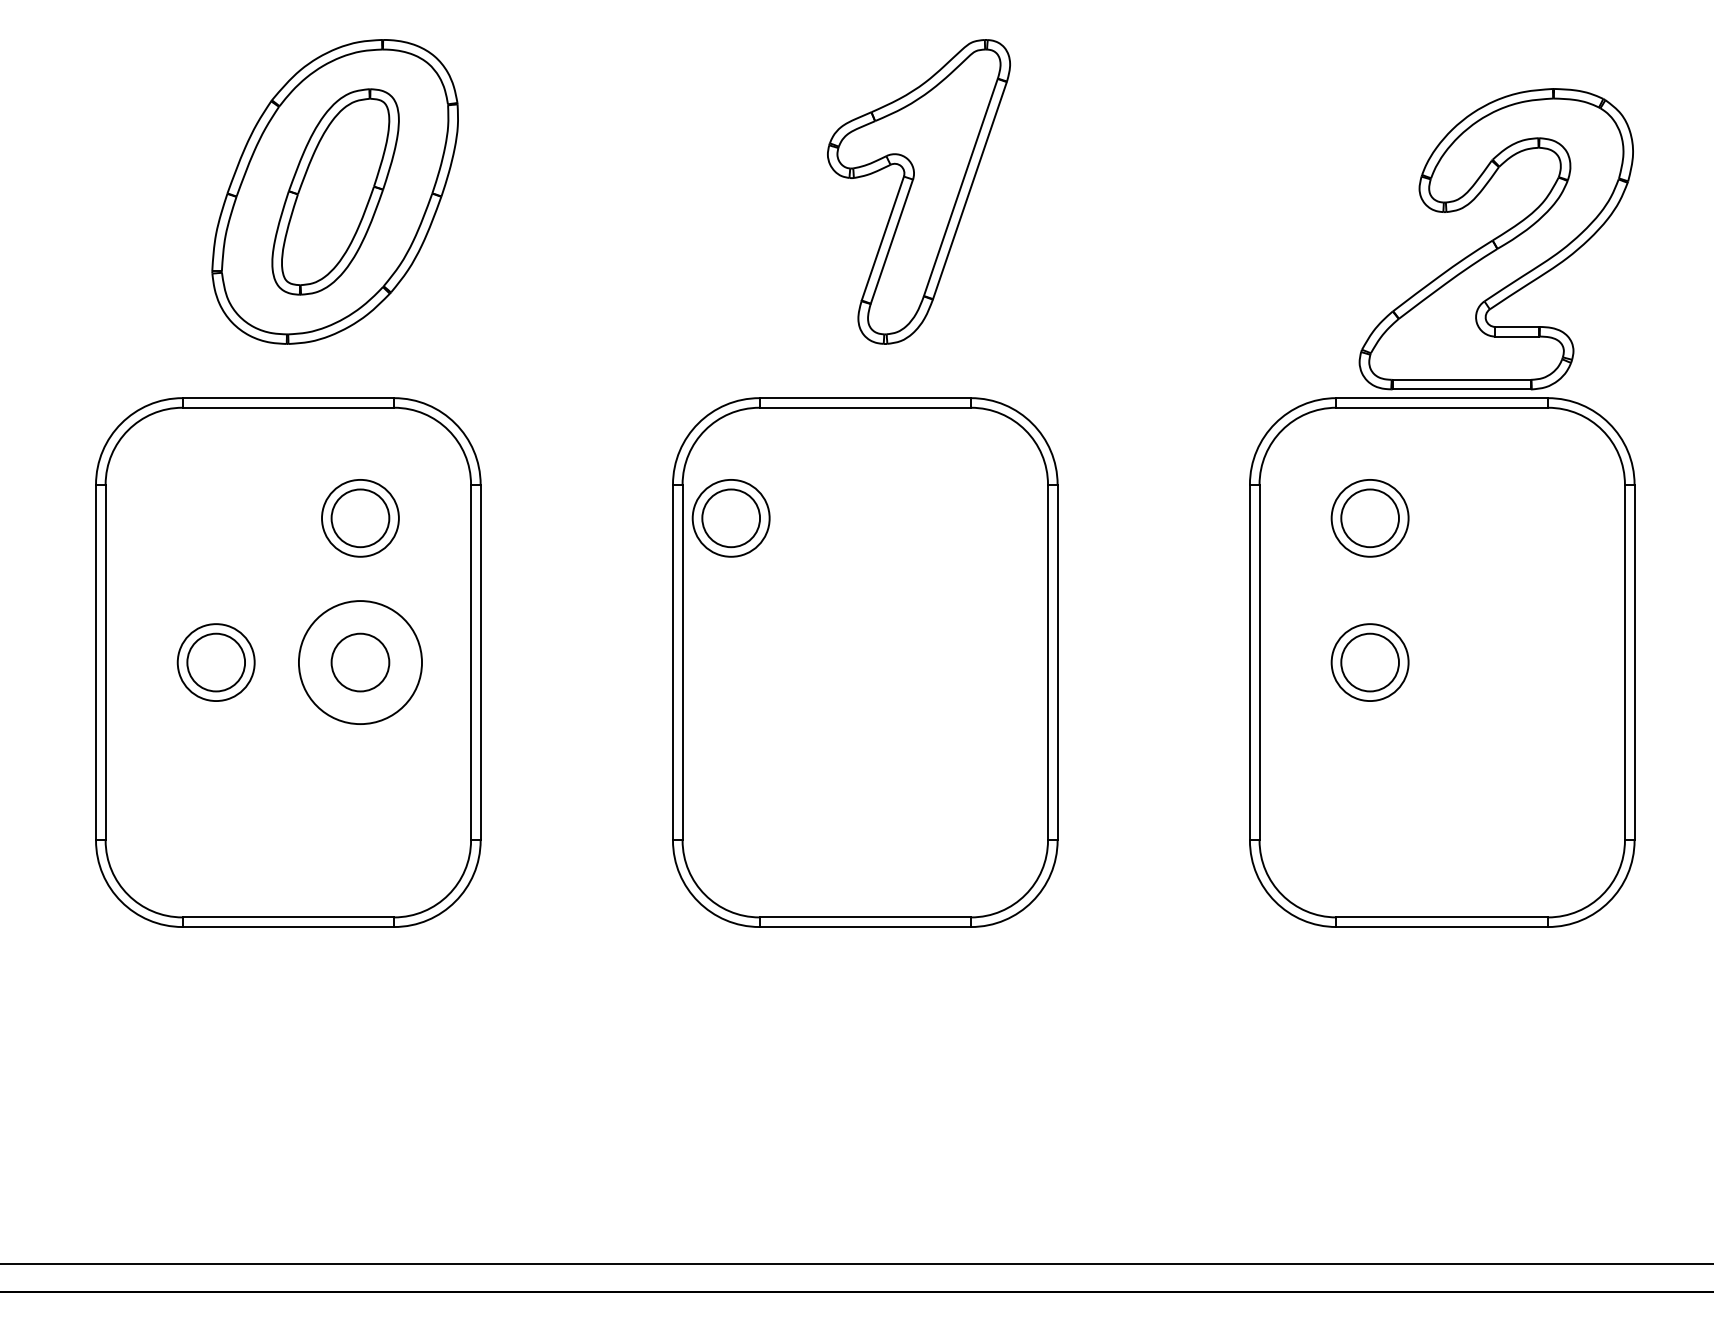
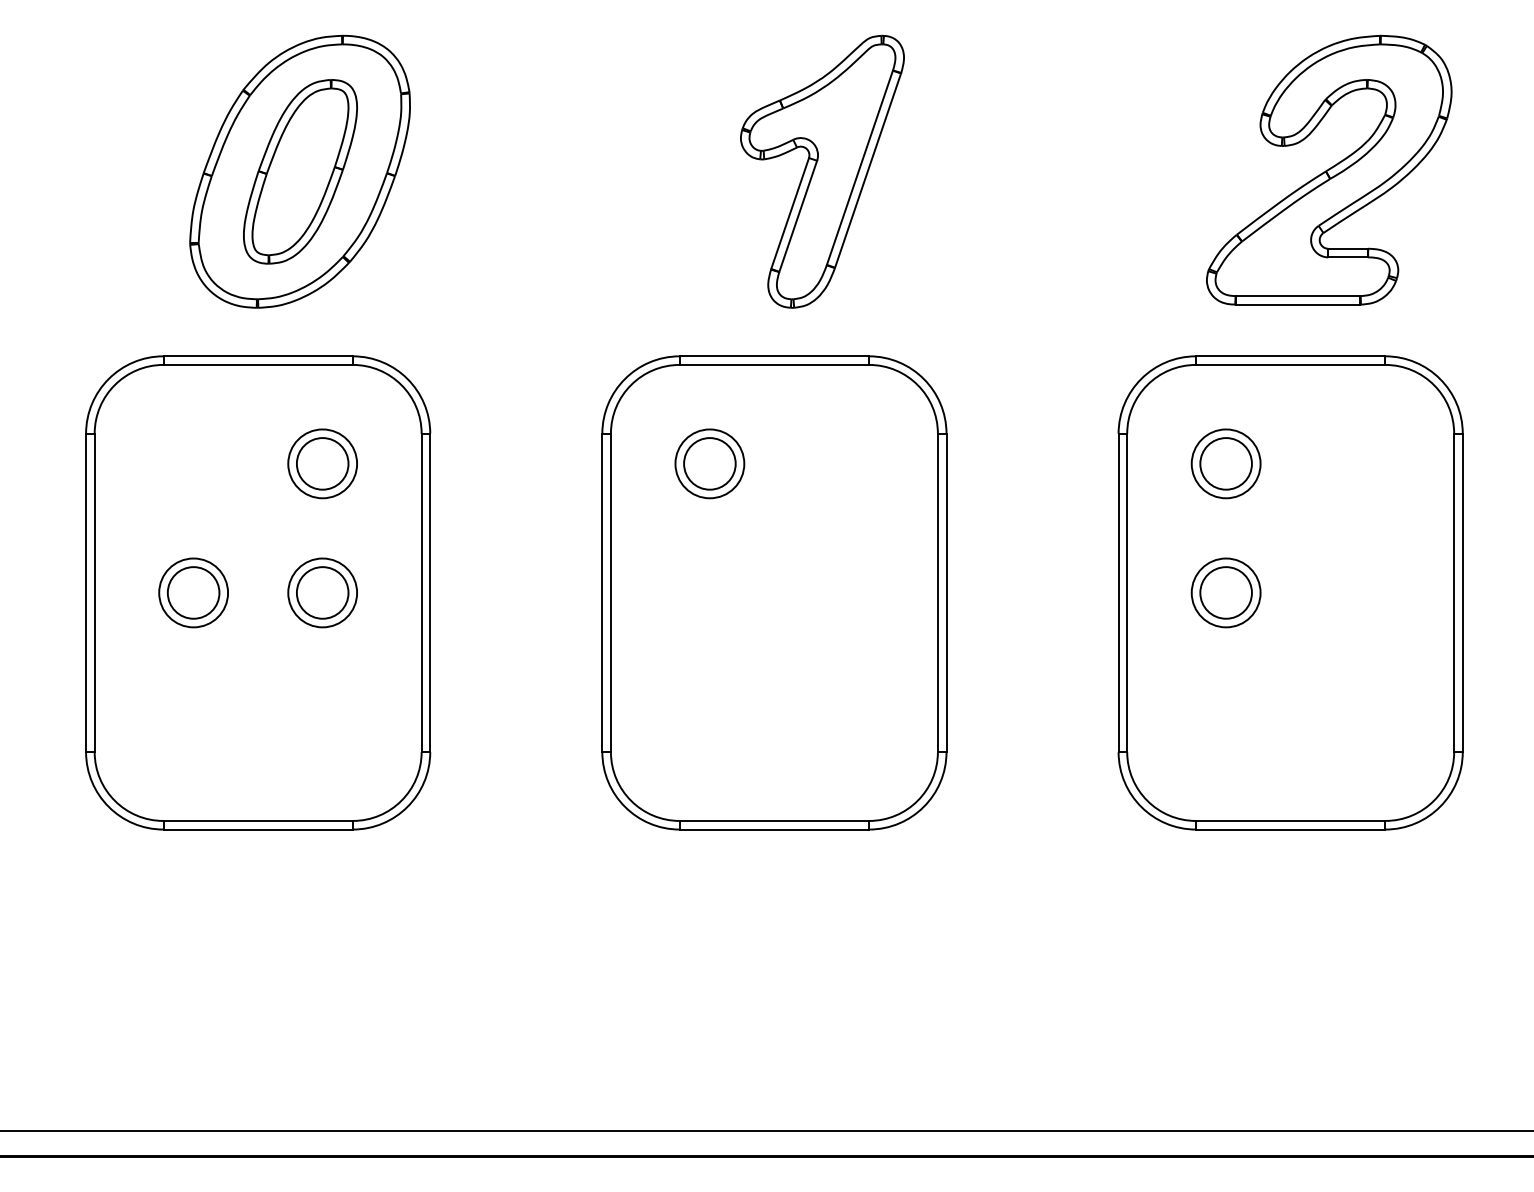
part: (1495, 239) -> (1328, 170), moved
part: (730, 518) -> (709, 464), moved
circle: (360, 662) -> (322, 592), size x0.62

